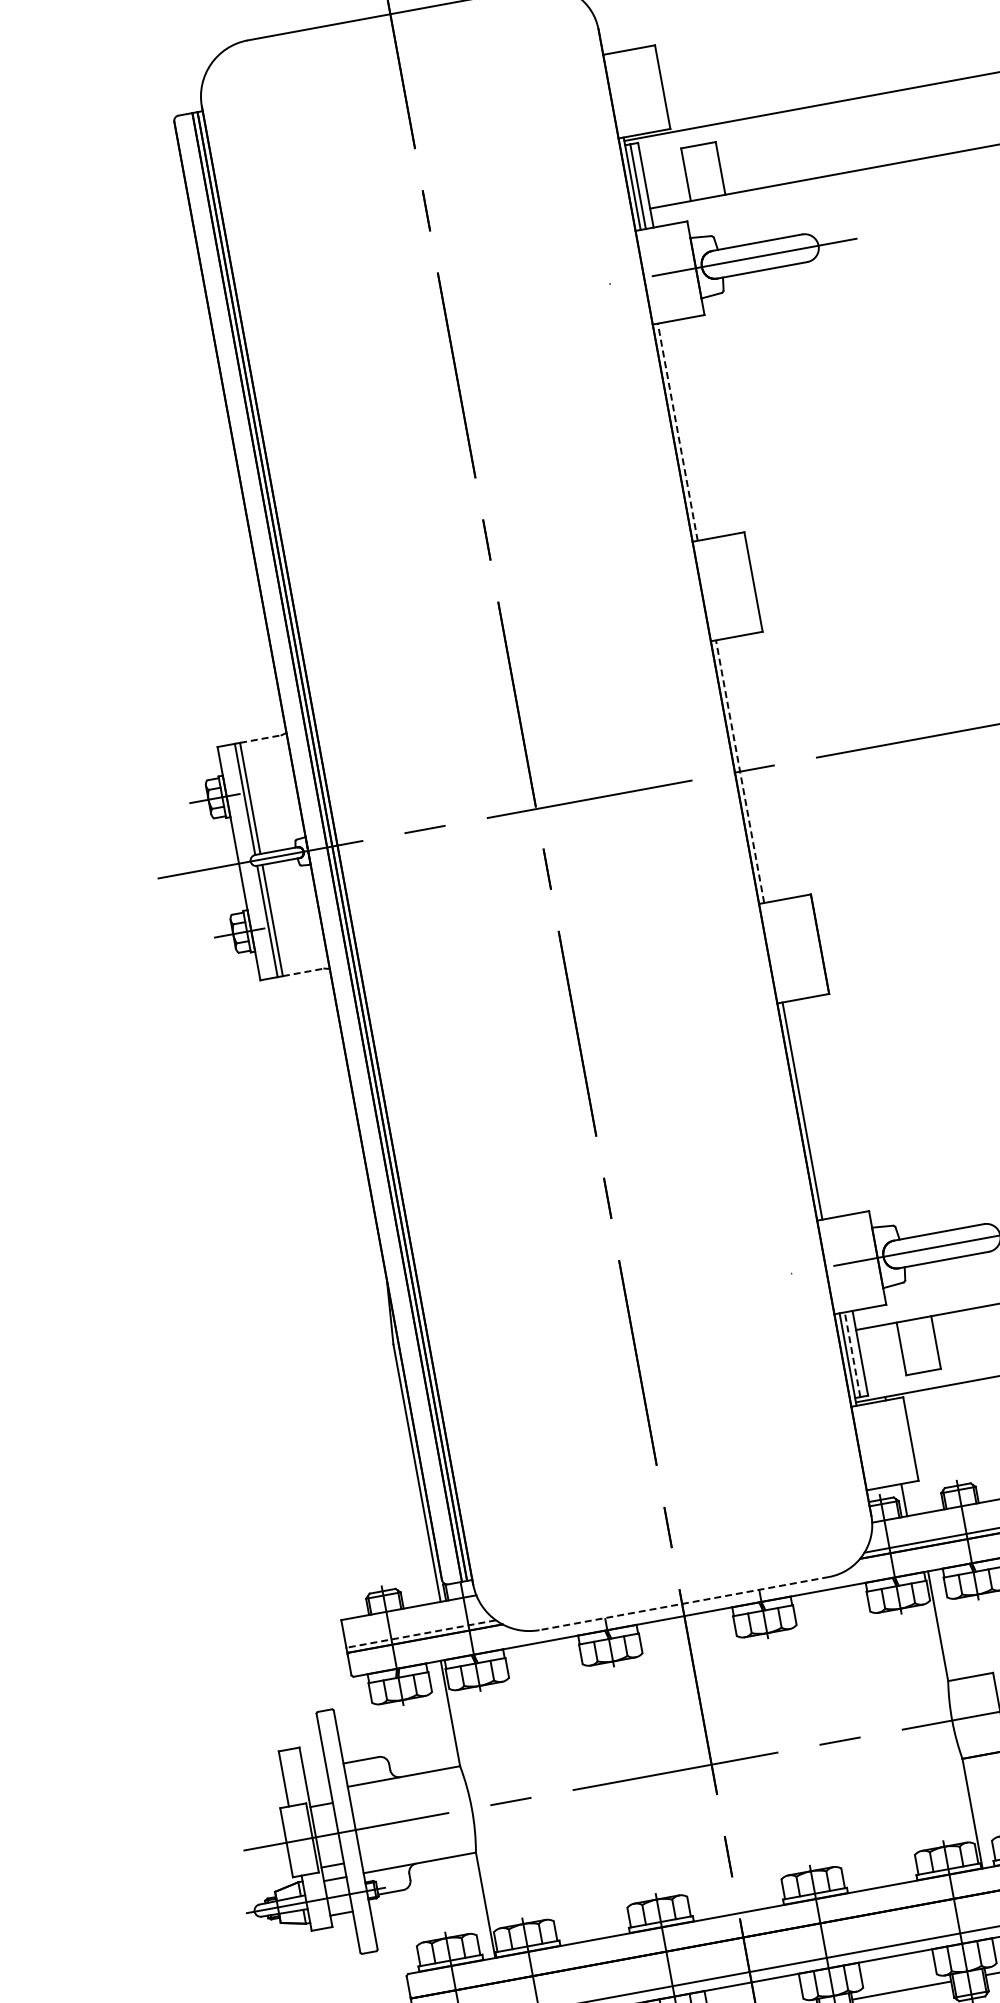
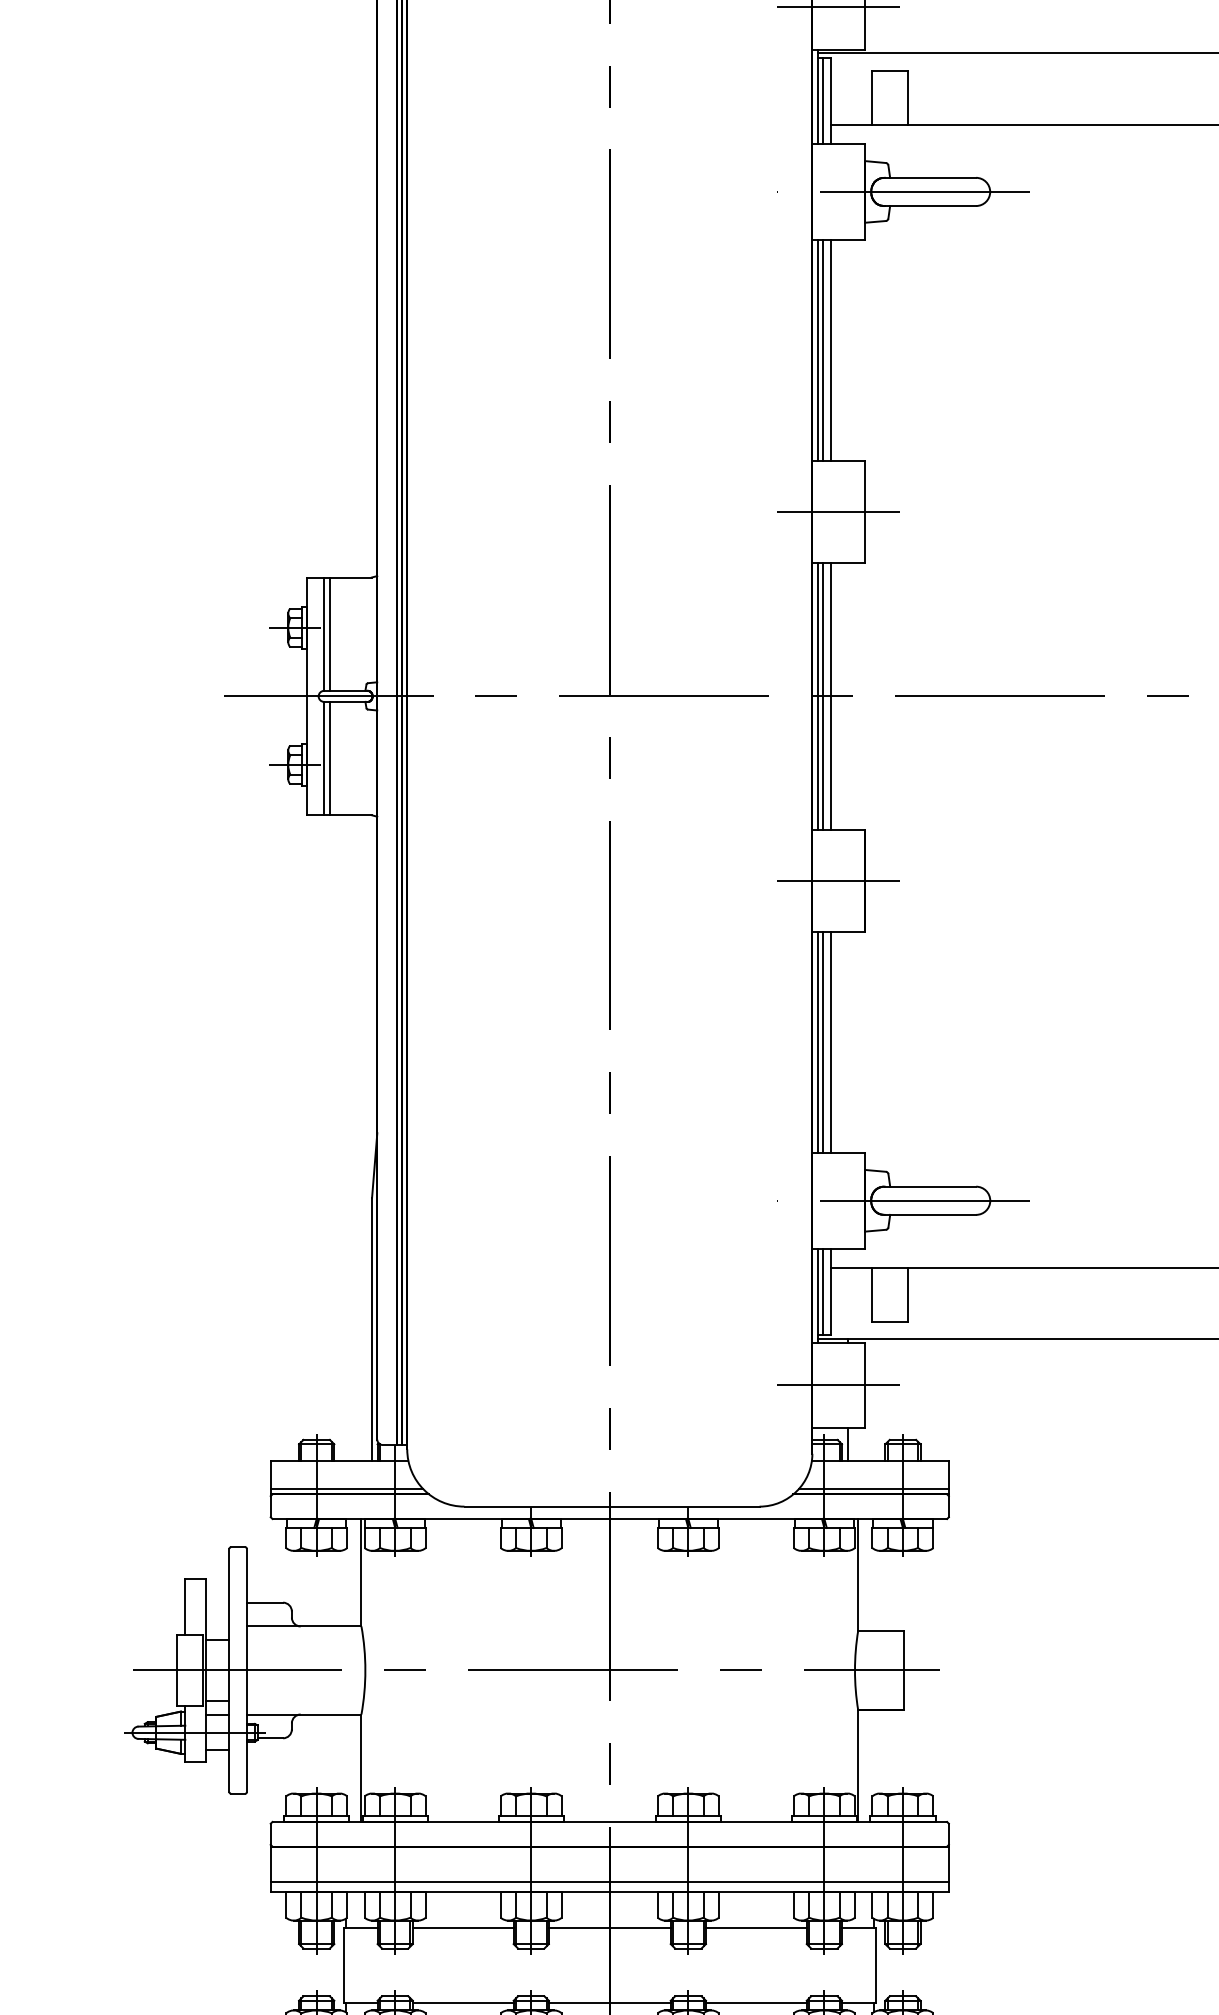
line: (636, 92) -> (838, 7), added
line: (690, 430) -> (830, 350), added
line: (682, 431) -> (822, 350), added
line: (677, 432) -> (817, 350), dashed -> solid
line: (727, 586) -> (838, 511), added
line: (261, 738) -> (351, 577), dashed -> solid
line: (752, 769) -> (830, 696), added
line: (744, 770) -> (822, 696), added
line: (740, 771) -> (817, 696), dashed -> solid
line: (793, 949) -> (838, 881), added
line: (304, 972) -> (351, 815), dashed -> solid
line: (815, 1108) -> (830, 1042), added
line: (807, 1110) -> (822, 1042), added
line: (852, 1354) -> (822, 1291), dashed -> solid
line: (884, 1443) -> (838, 1385), added
line: (684, 1603) -> (612, 1506), dashed -> solid
line: (420, 1634) -> (346, 1489), dashed -> solid

